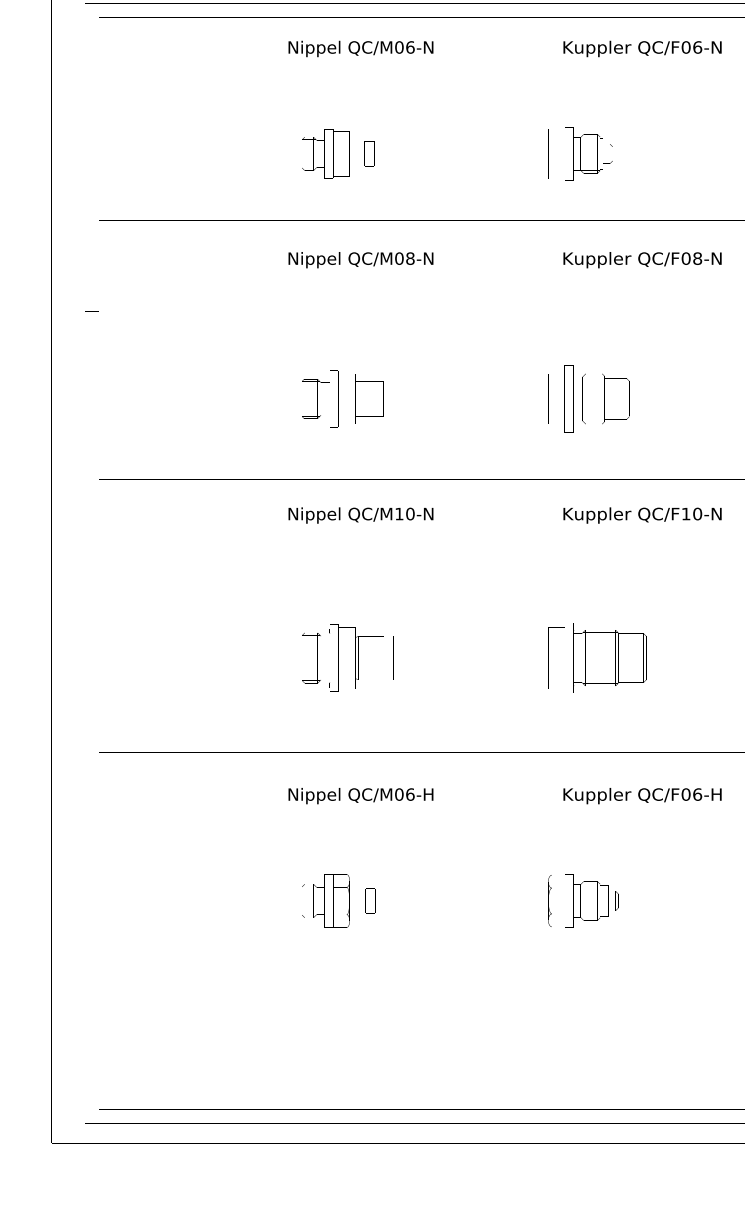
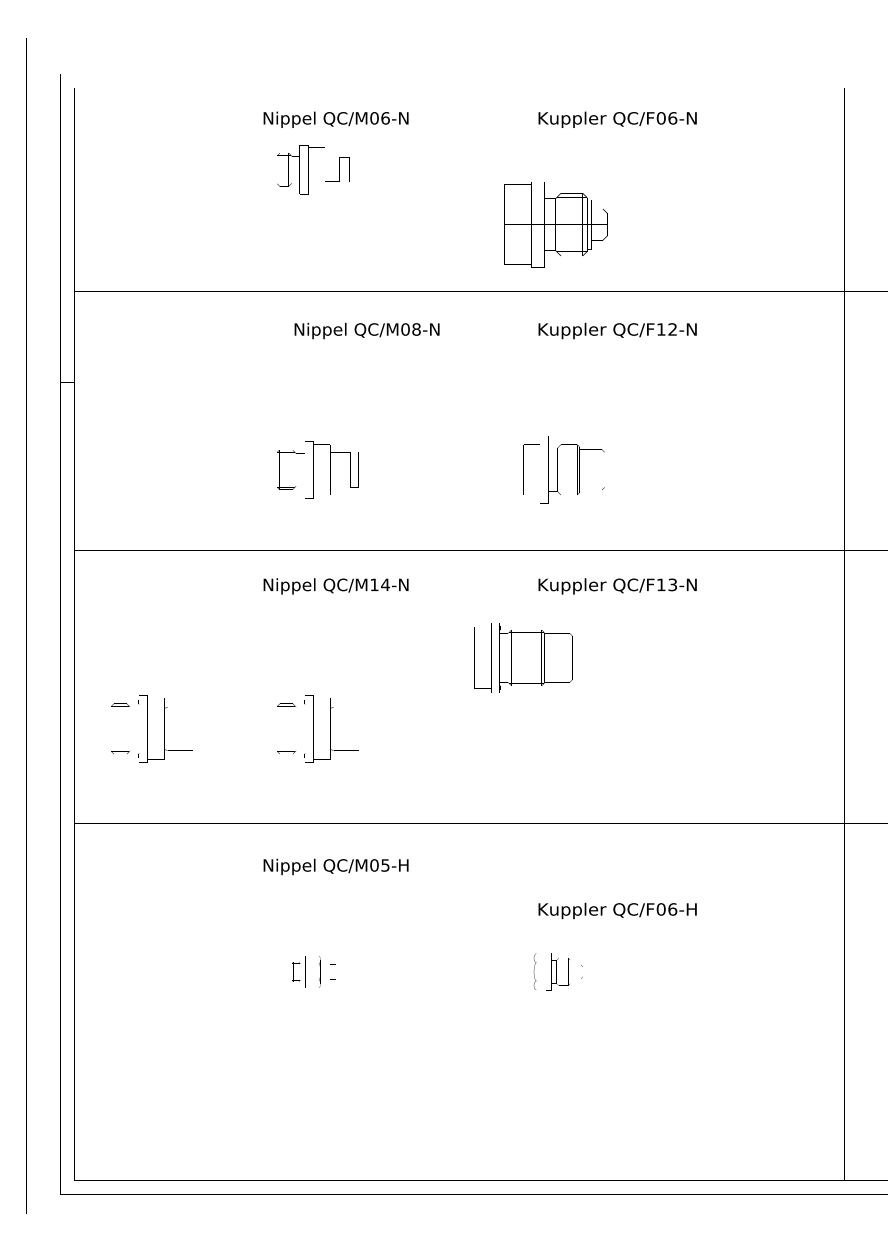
part: (338, 153) -> (313, 169), moved
part: (580, 153) -> (555, 224), size x1.6
text: (691, 258) -> (666, 329), QC/F08-N -> QC/F12-N
text: (360, 259) -> (366, 330), moved
text: (410, 513) -> (385, 584), QC/M10-N -> QC/M14-N
text: (697, 513) -> (672, 584), QC/F10-N -> QC/F13-N
part: (176, 657) -> (151, 728), added
part: (597, 657) -> (523, 657), moved
text: (410, 794) -> (385, 865), QC/M06-H -> QC/M05-H
text: (642, 795) -> (617, 910), moved
part: (338, 900) -> (313, 971), size x0.6
part: (583, 900) -> (558, 971), size x0.7

